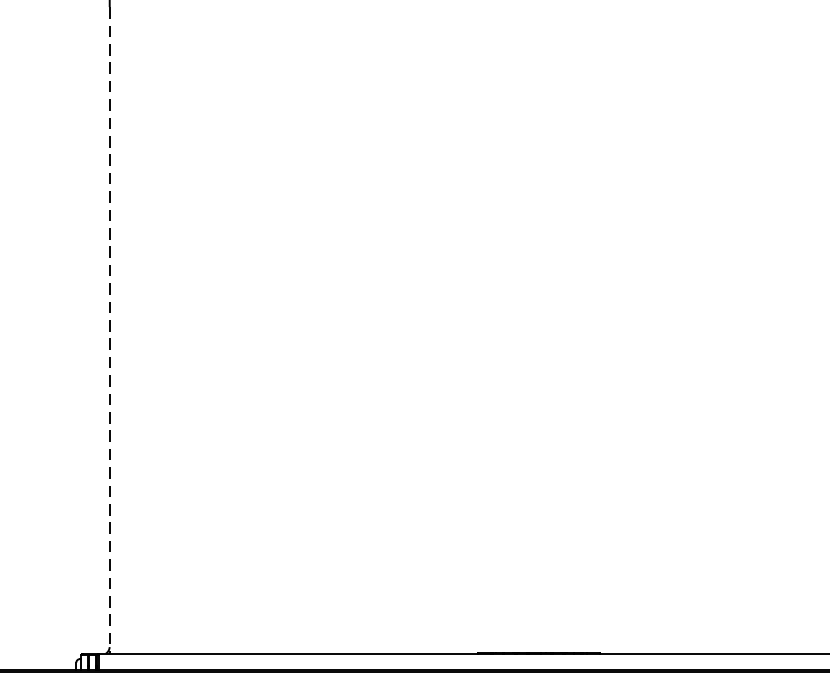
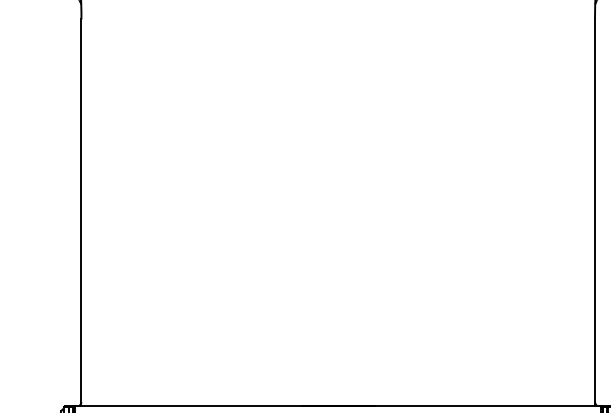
line: (109, 331) -> (81, 213), dashed -> solid

